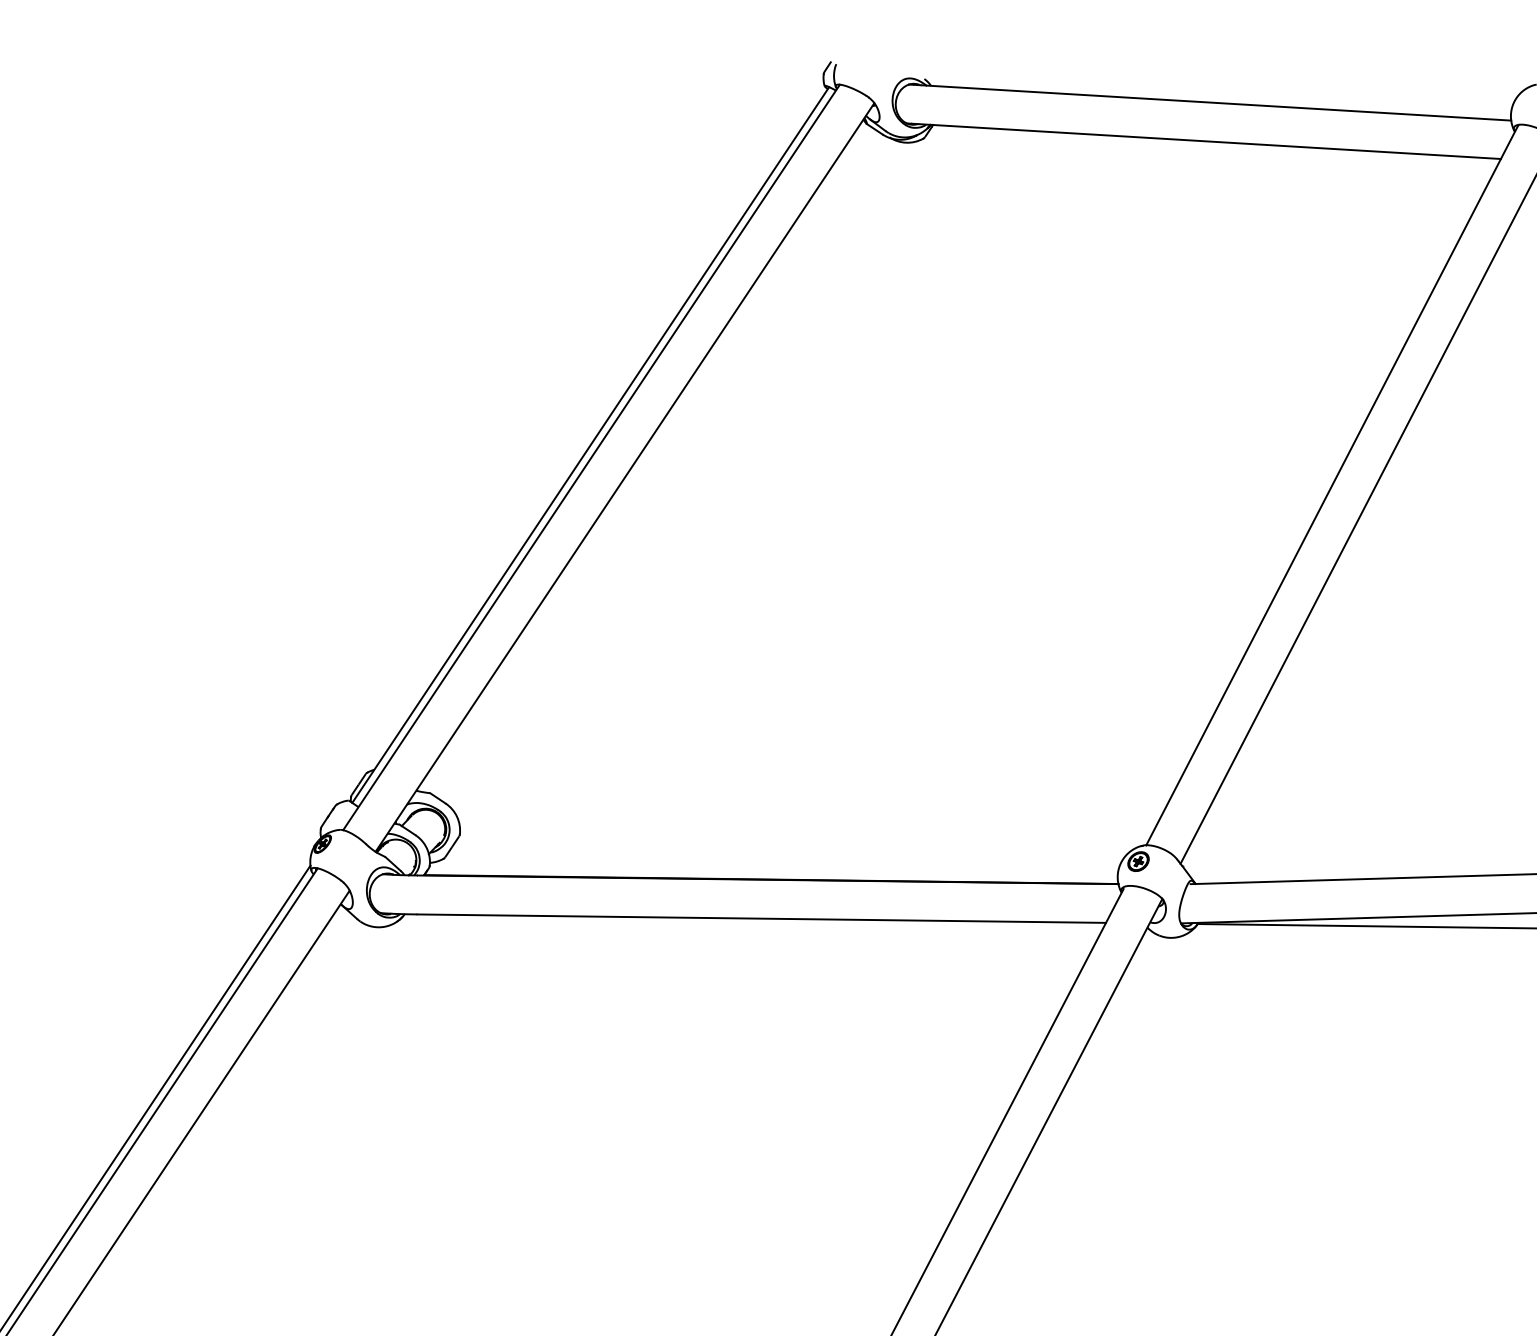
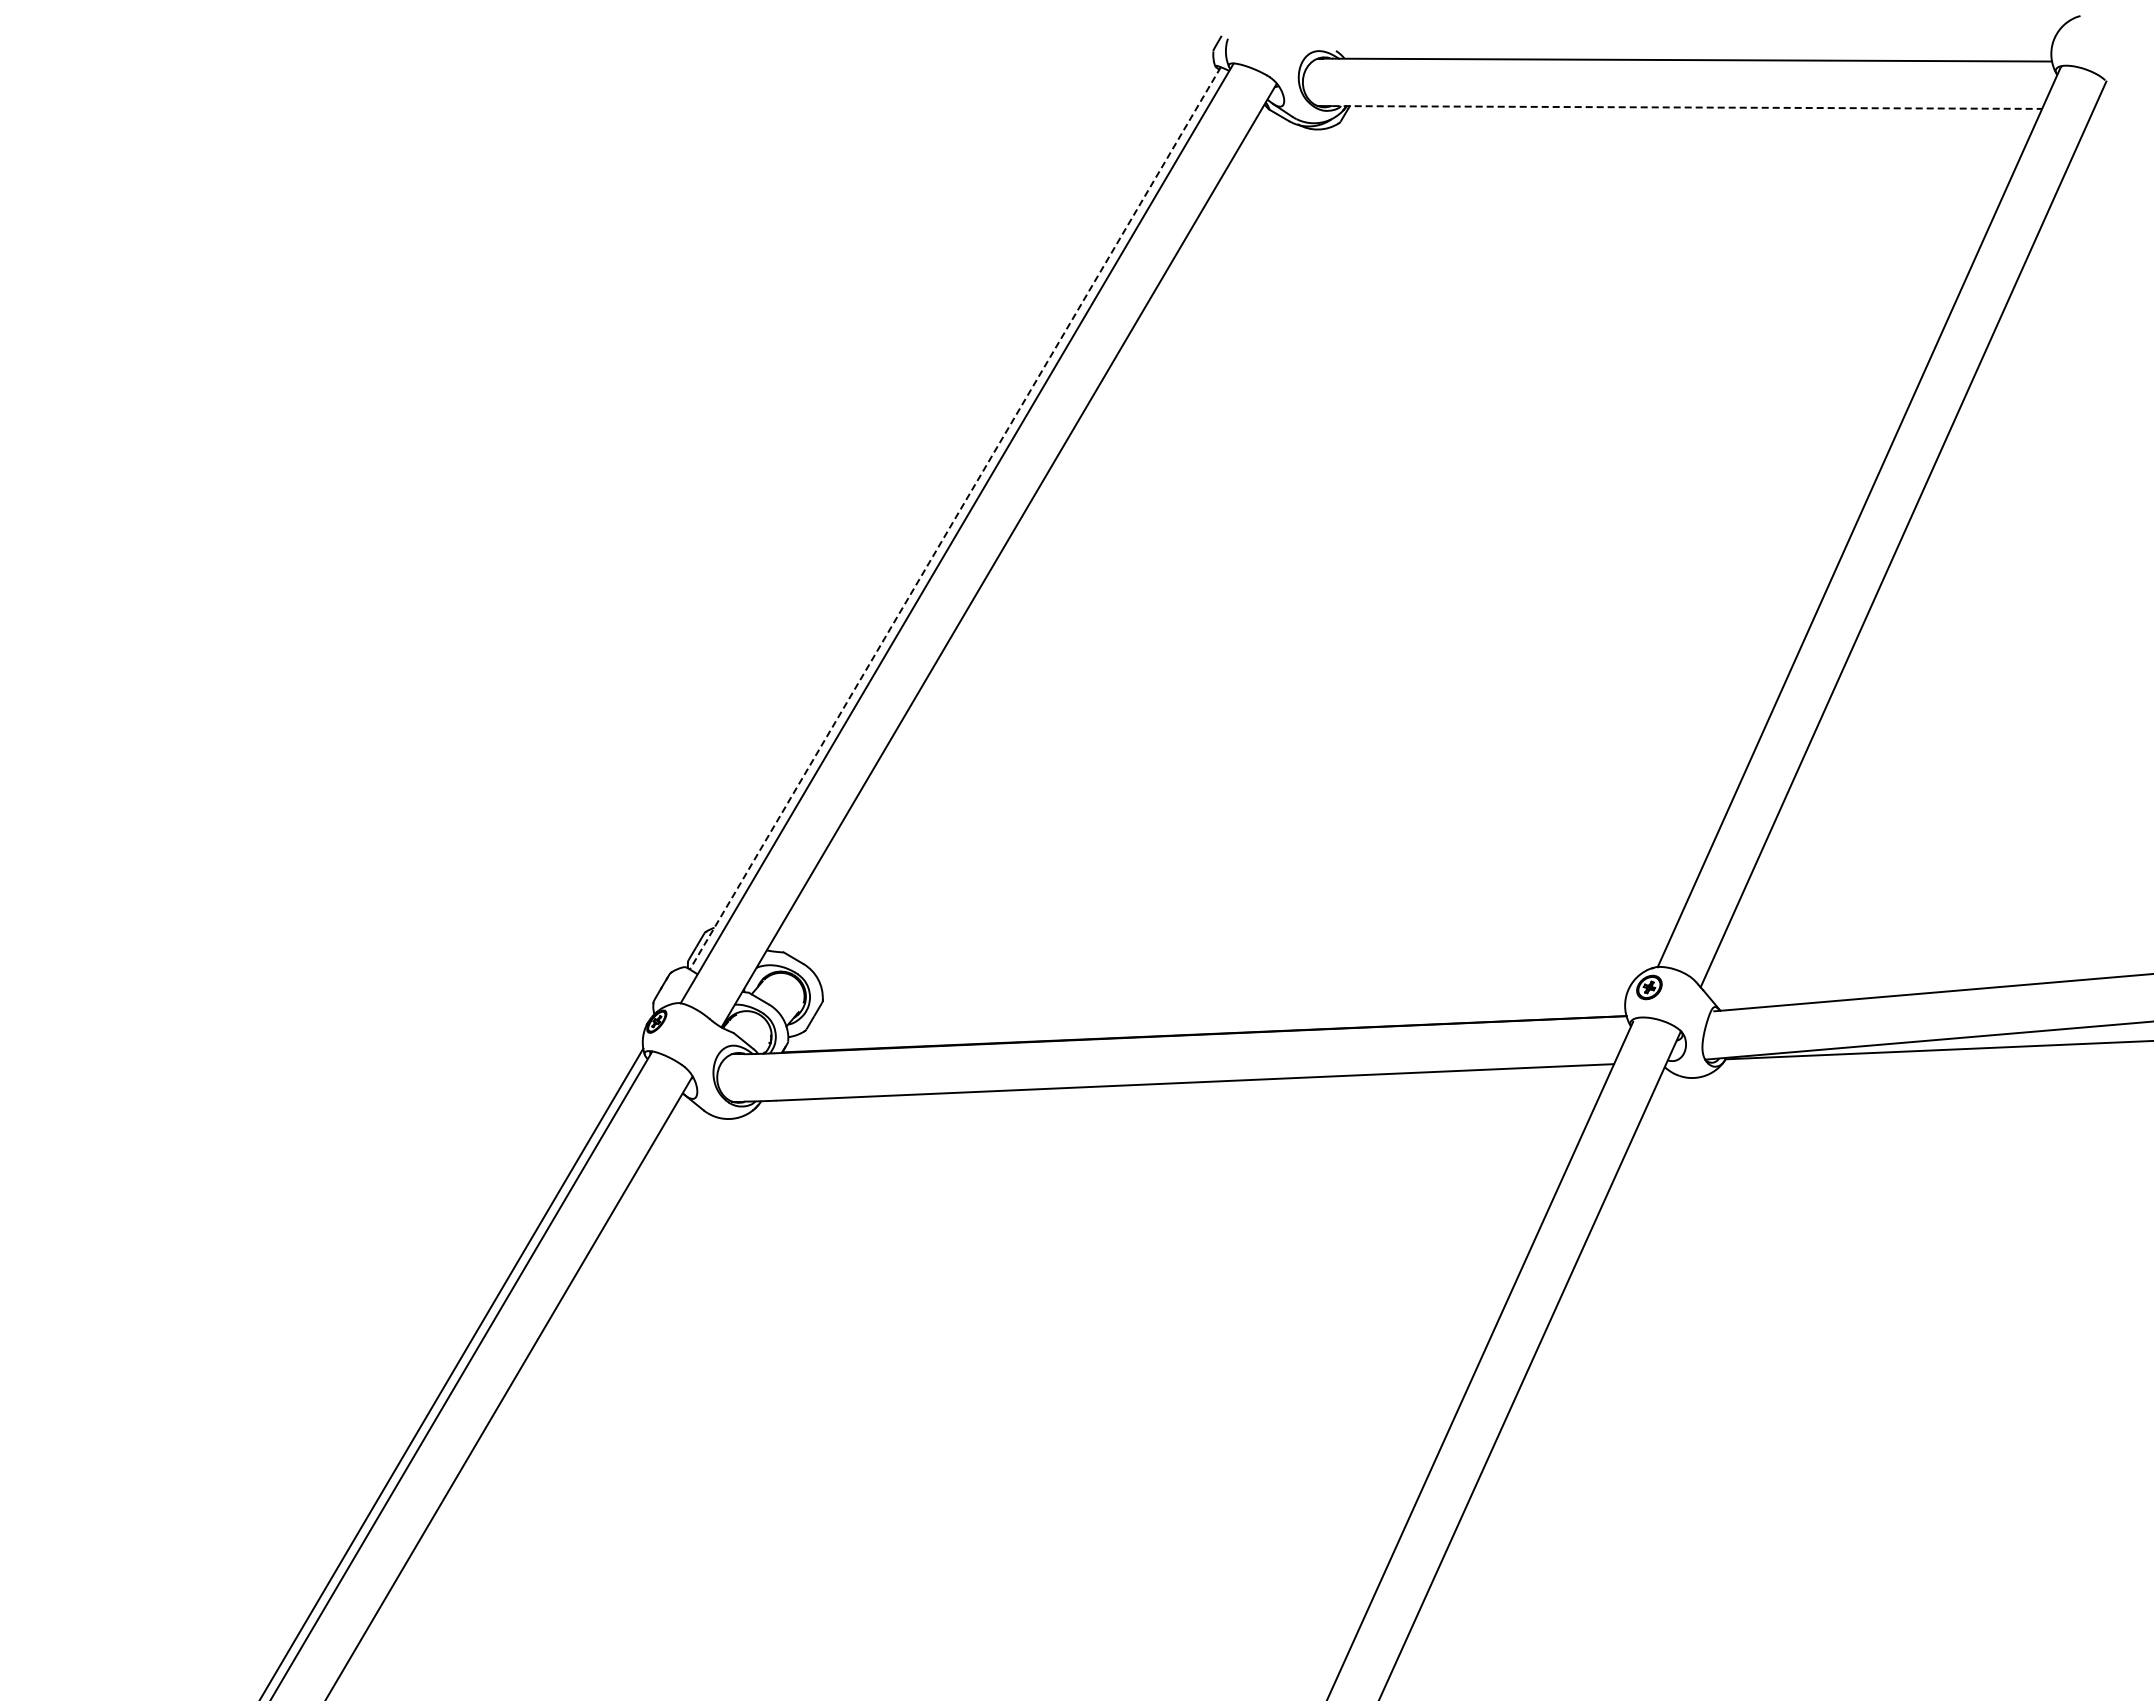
line: (1210, 141) -> (1687, 107), solid -> dashed
line: (590, 445) -> (955, 518), solid -> dashed

